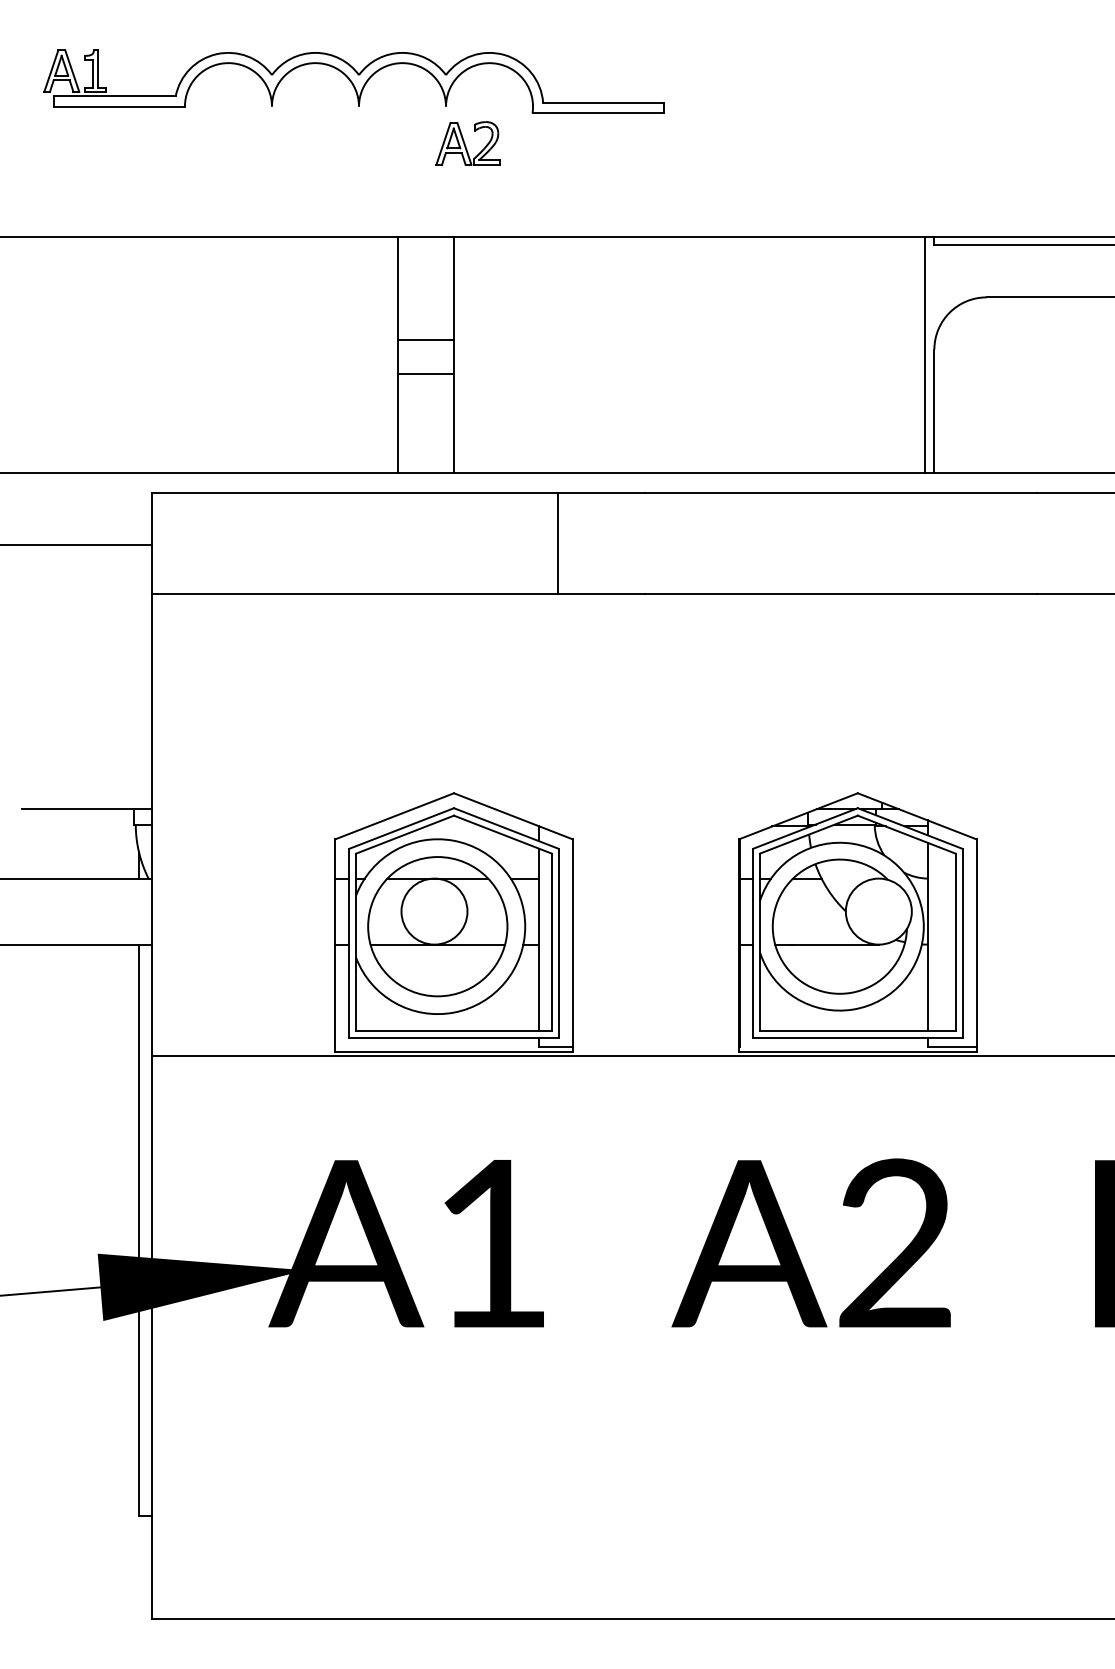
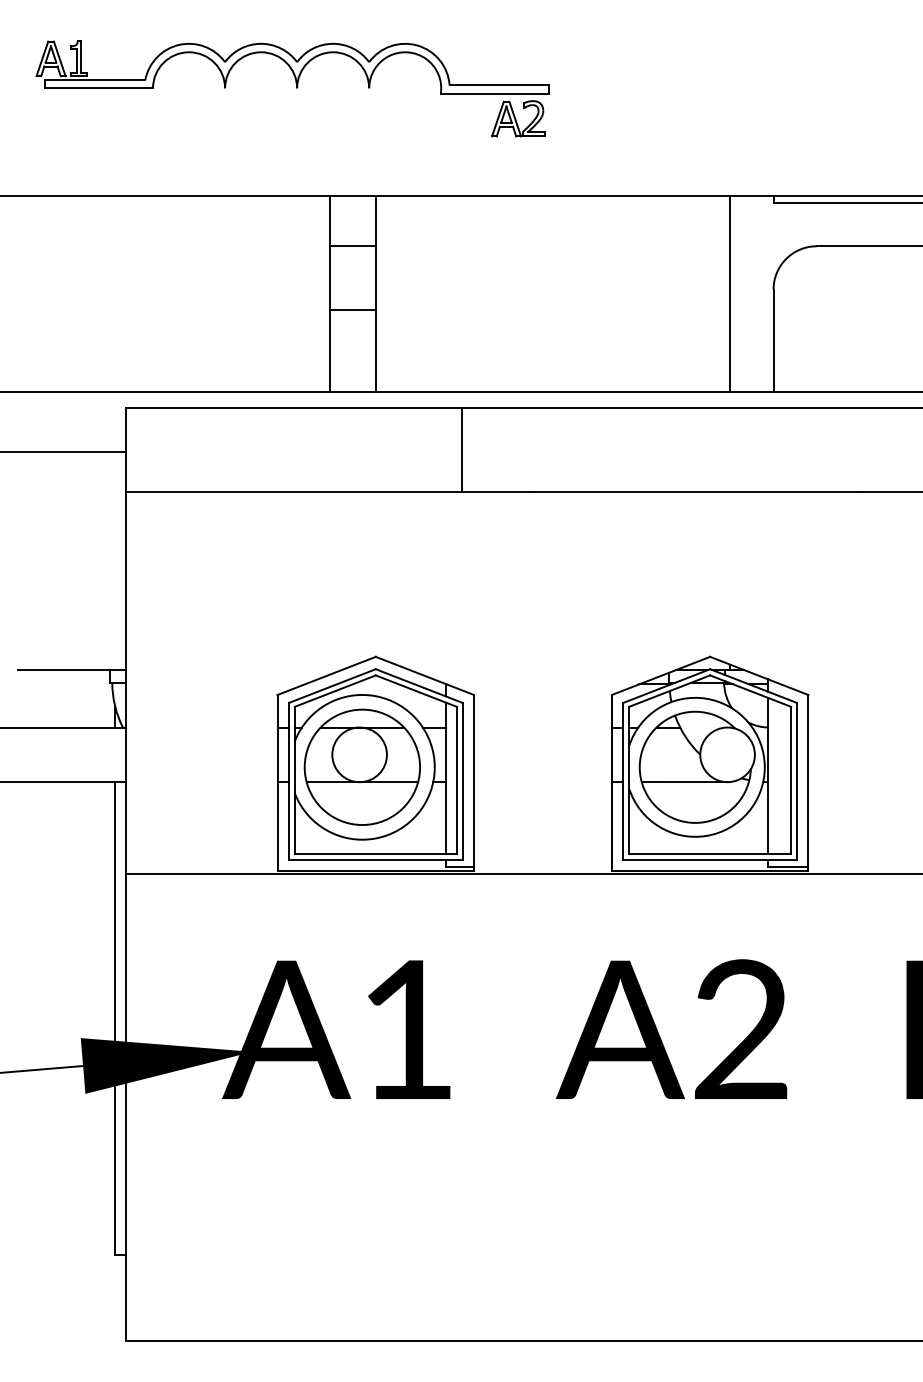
part: (467, 143) -> (517, 118), moved
line: (426, 340) -> (353, 246), moved
line: (925, 355) -> (730, 294), moved

